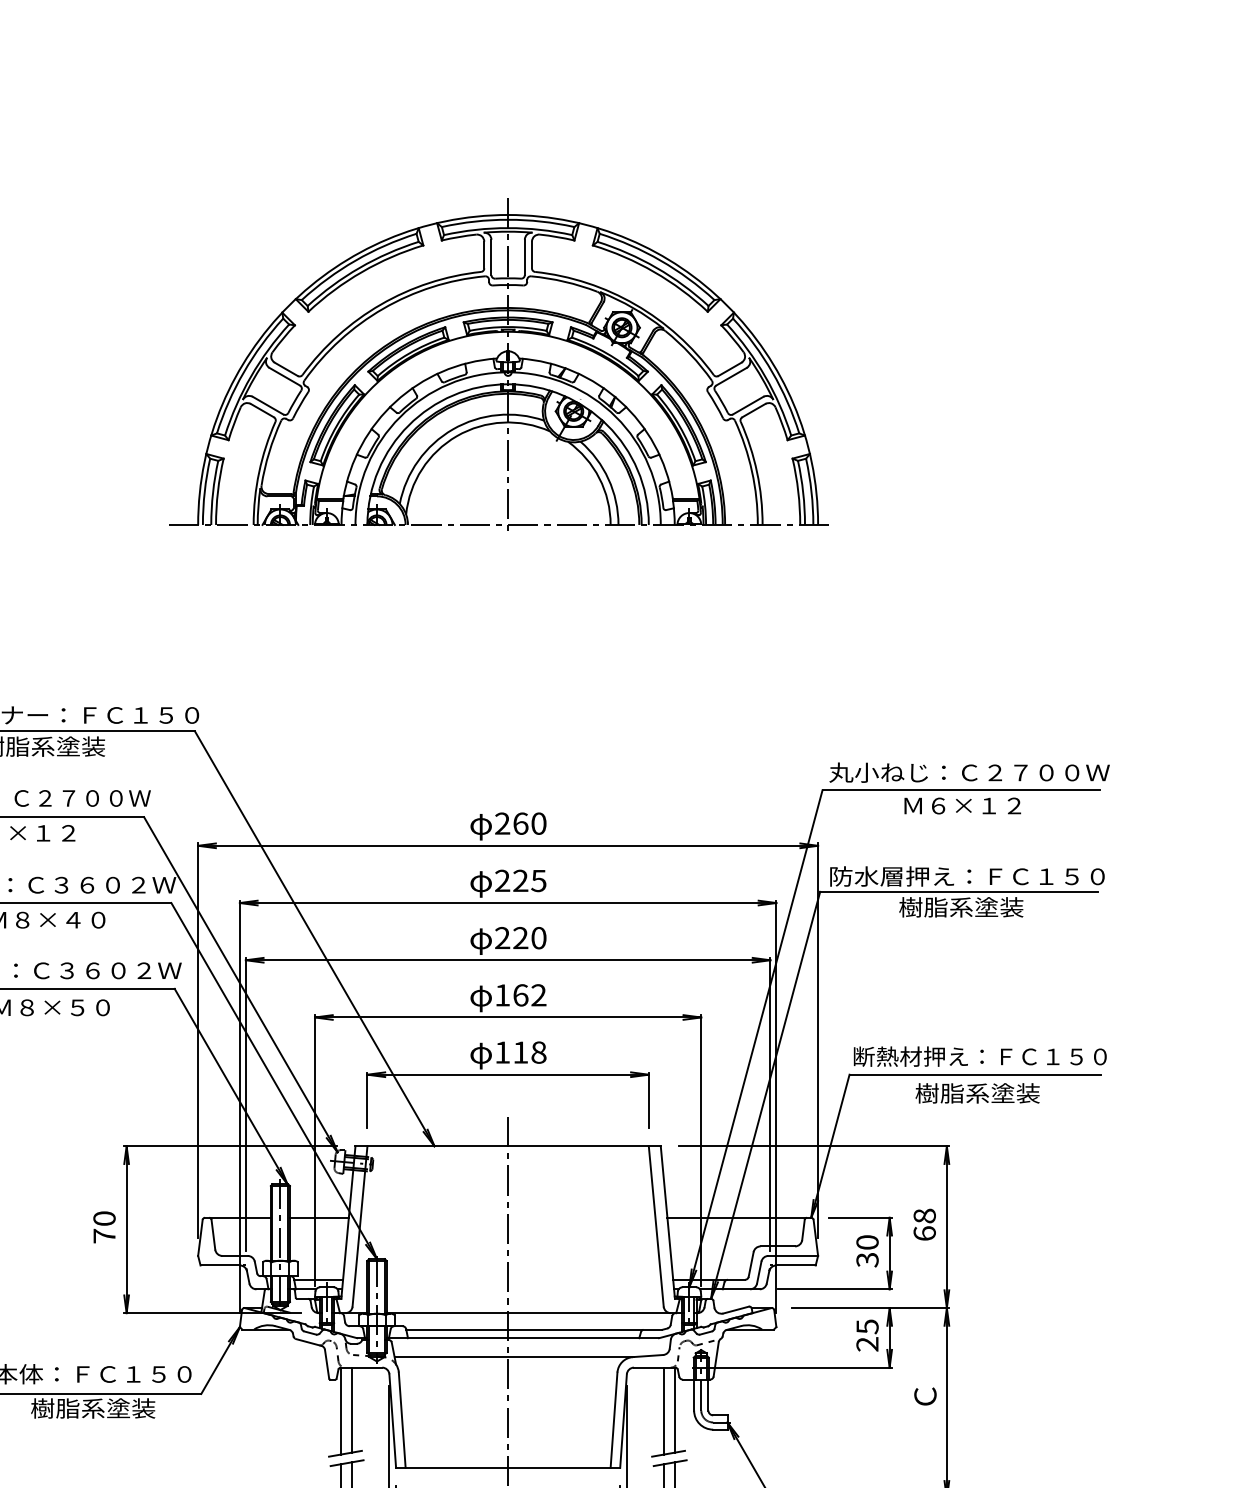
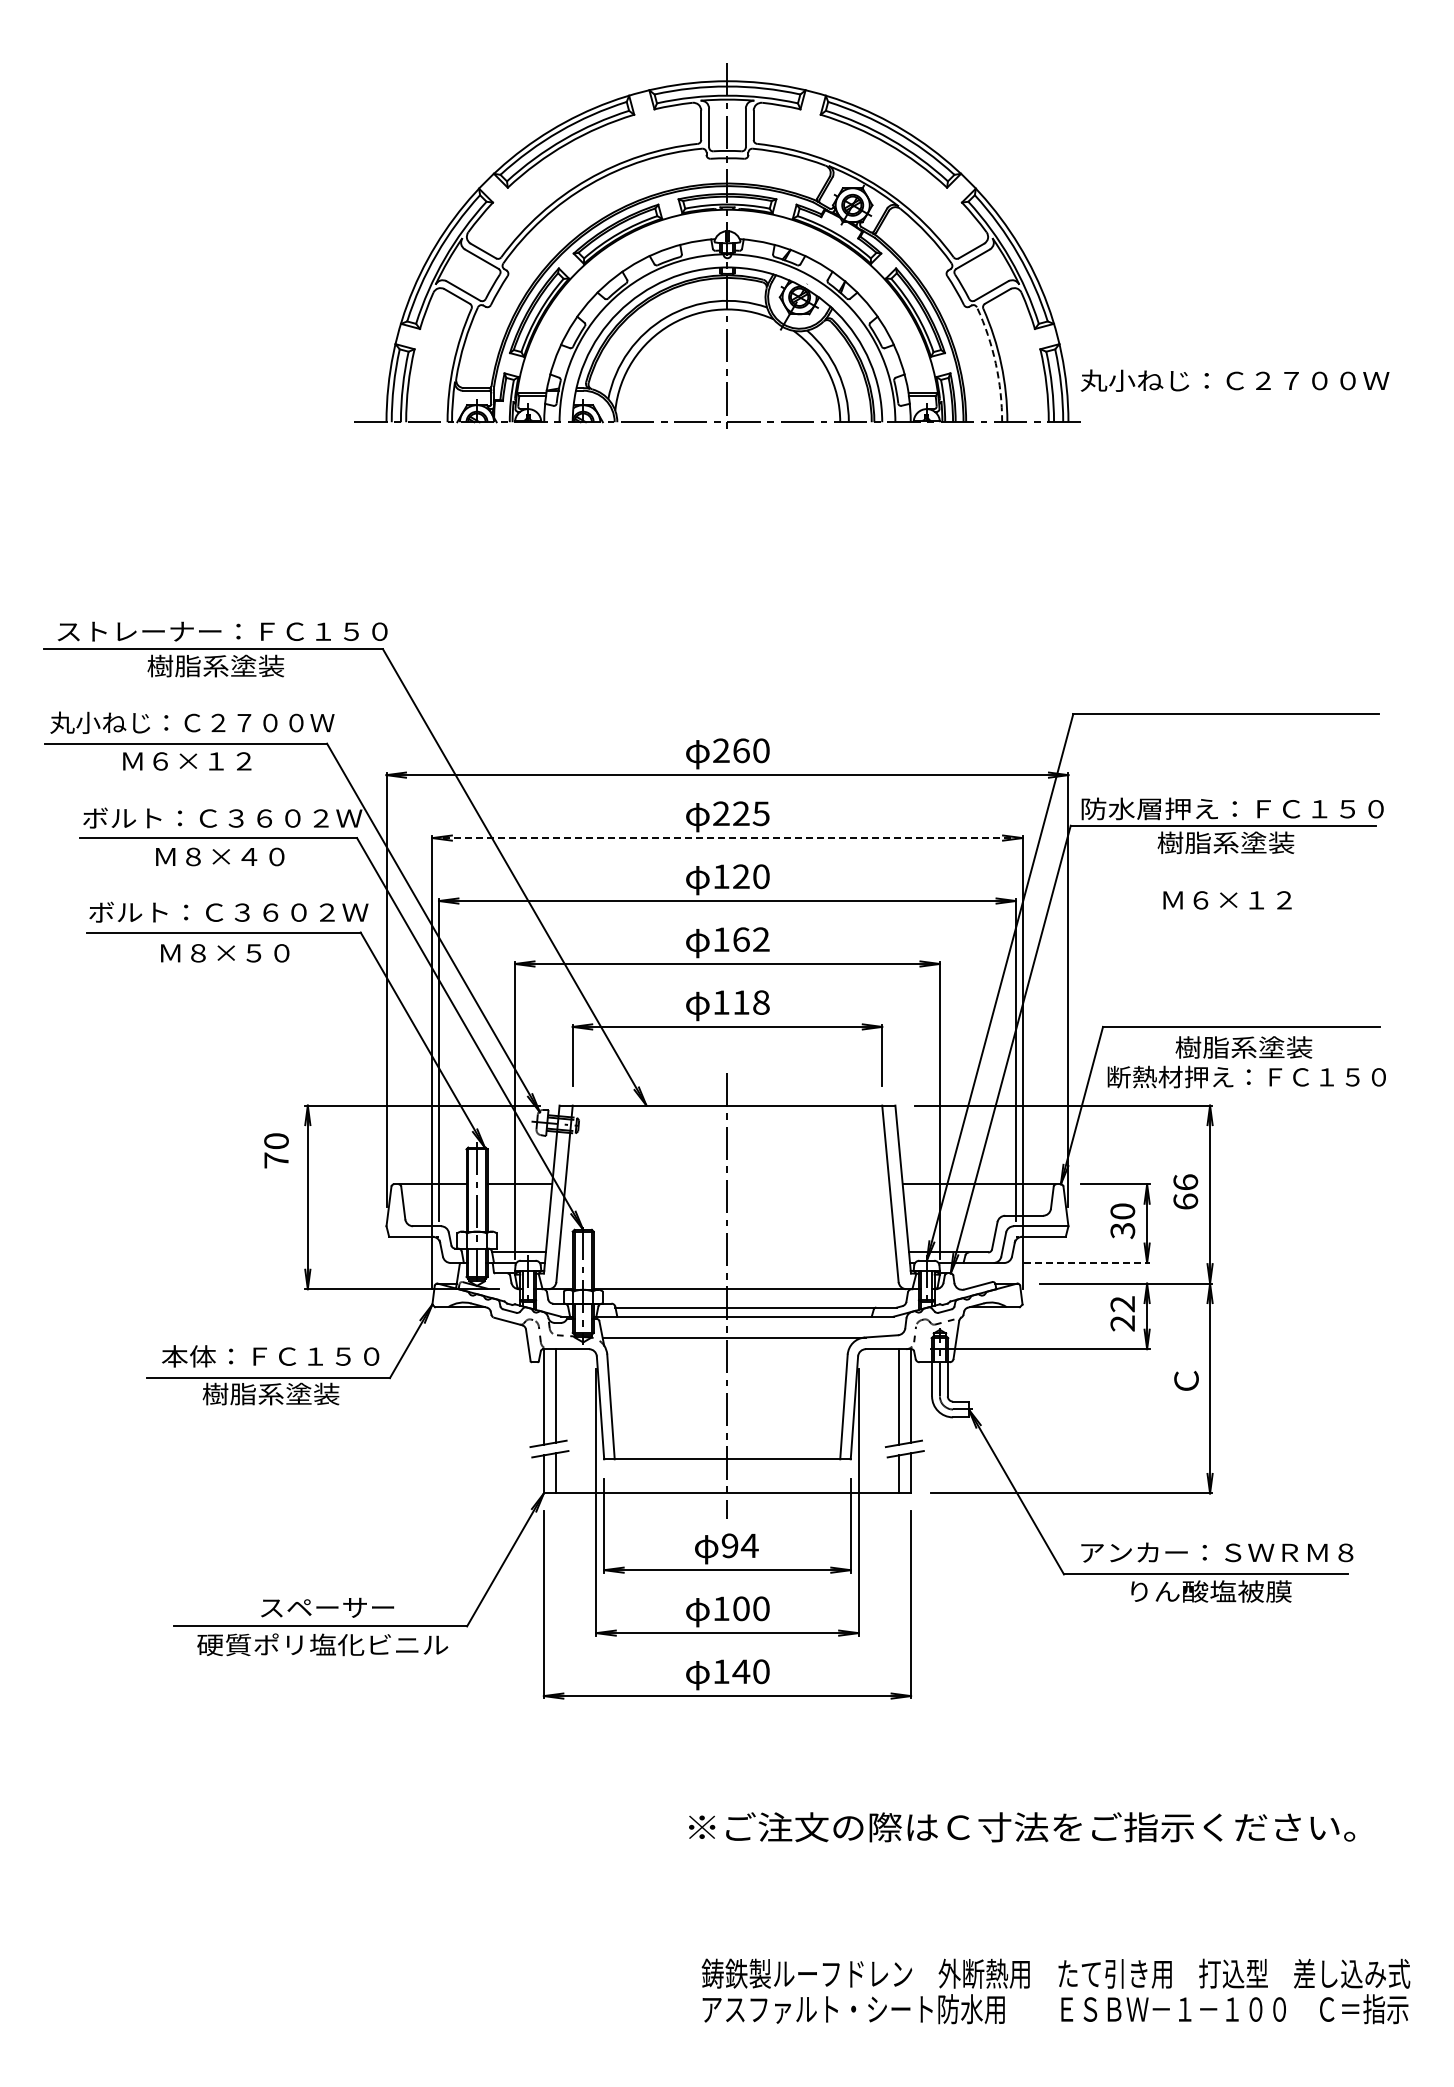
arc: (751, 471) -> (995, 363), solid -> dashed
text: (969, 772) -> (1234, 380), moved
text: (962, 806) -> (1227, 900), moved
line: (508, 903) -> (727, 838), solid -> dashed
text: (502, 937) -> (721, 876), 220 -> 120
text: (979, 1056) -> (1246, 1076), moved
text: (924, 1216) -> (1185, 1182), 68 -> 66
text: (104, 1227) -> (276, 1150), moved
line: (834, 1288) -> (1086, 1262), solid -> dashed
text: (867, 1327) -> (1122, 1304), 25 -> 22

